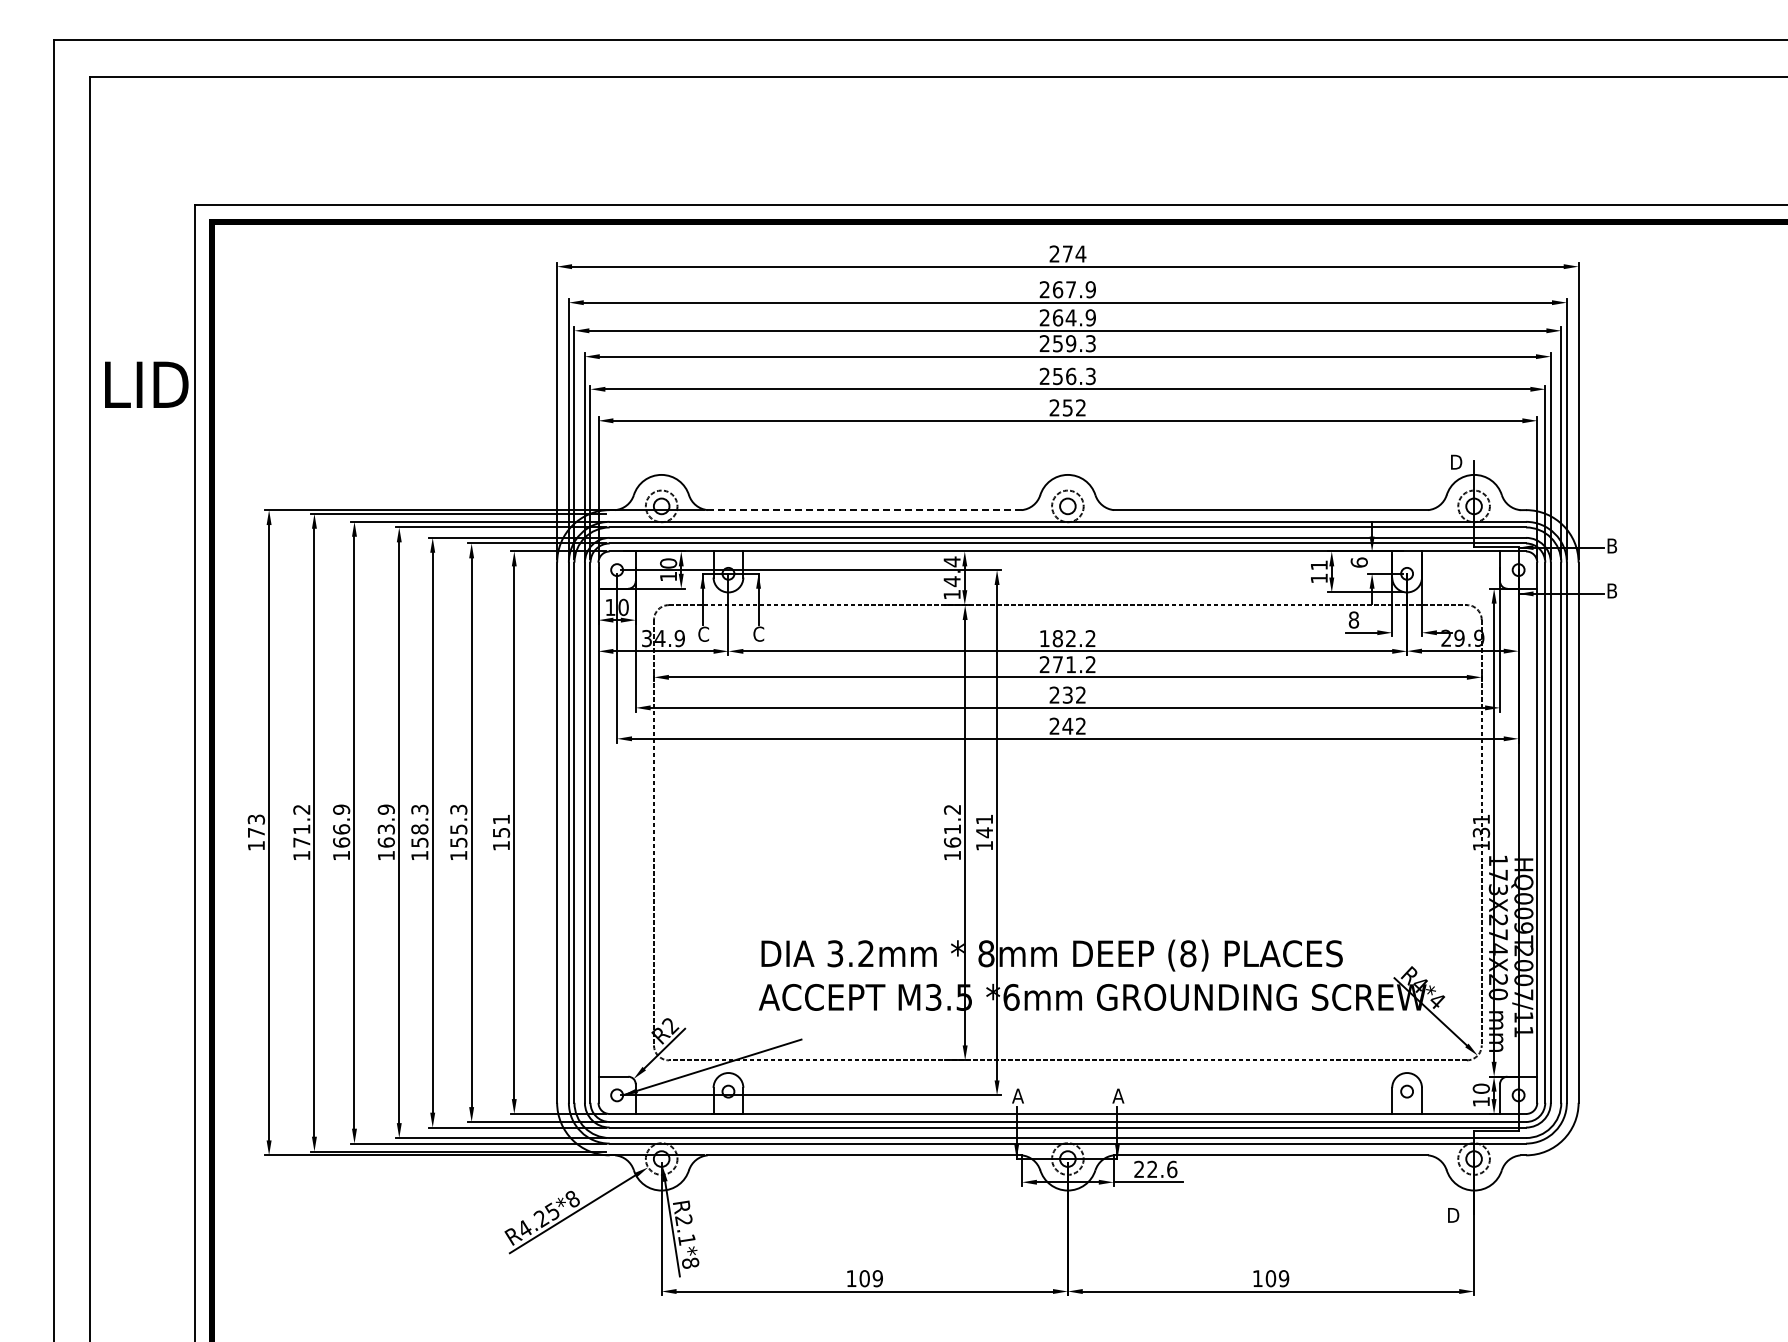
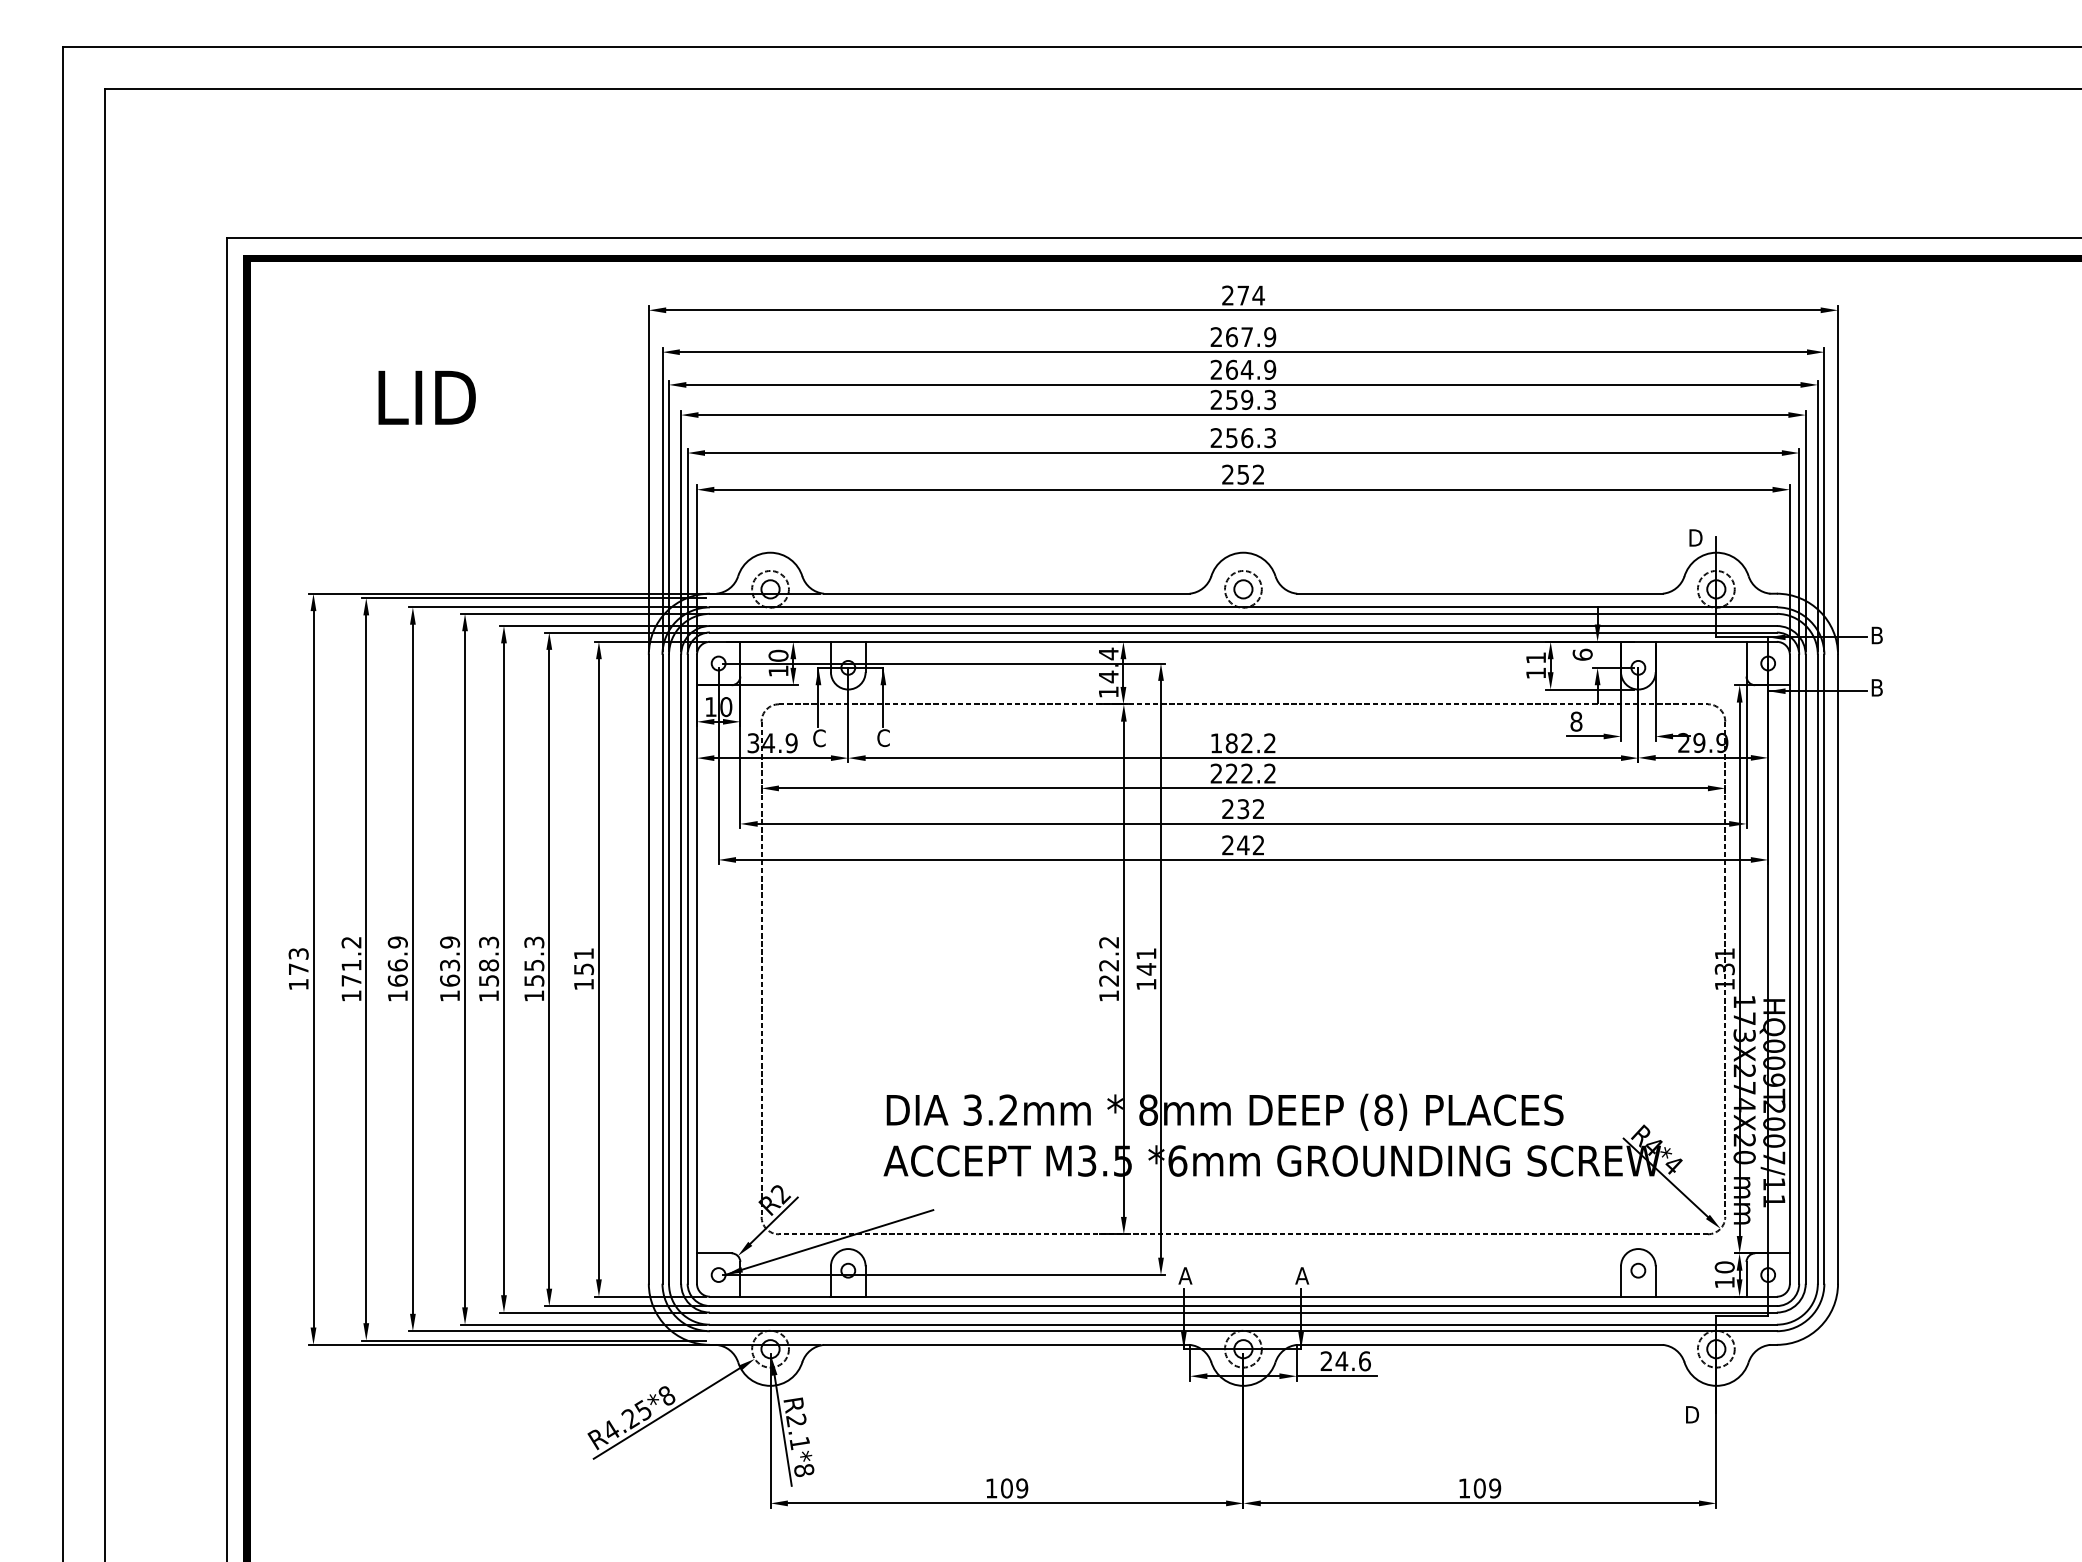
text: (146, 384) -> (426, 397), moved
line: (865, 510) -> (1007, 594), dashed -> solid
text: (1064, 664) -> (1239, 773), 271.2 -> 222.2
text: (952, 835) -> (1109, 972), 161.2 -> 122.2
text: (1152, 1168) -> (1341, 1360), 22.6 -> 24.6

